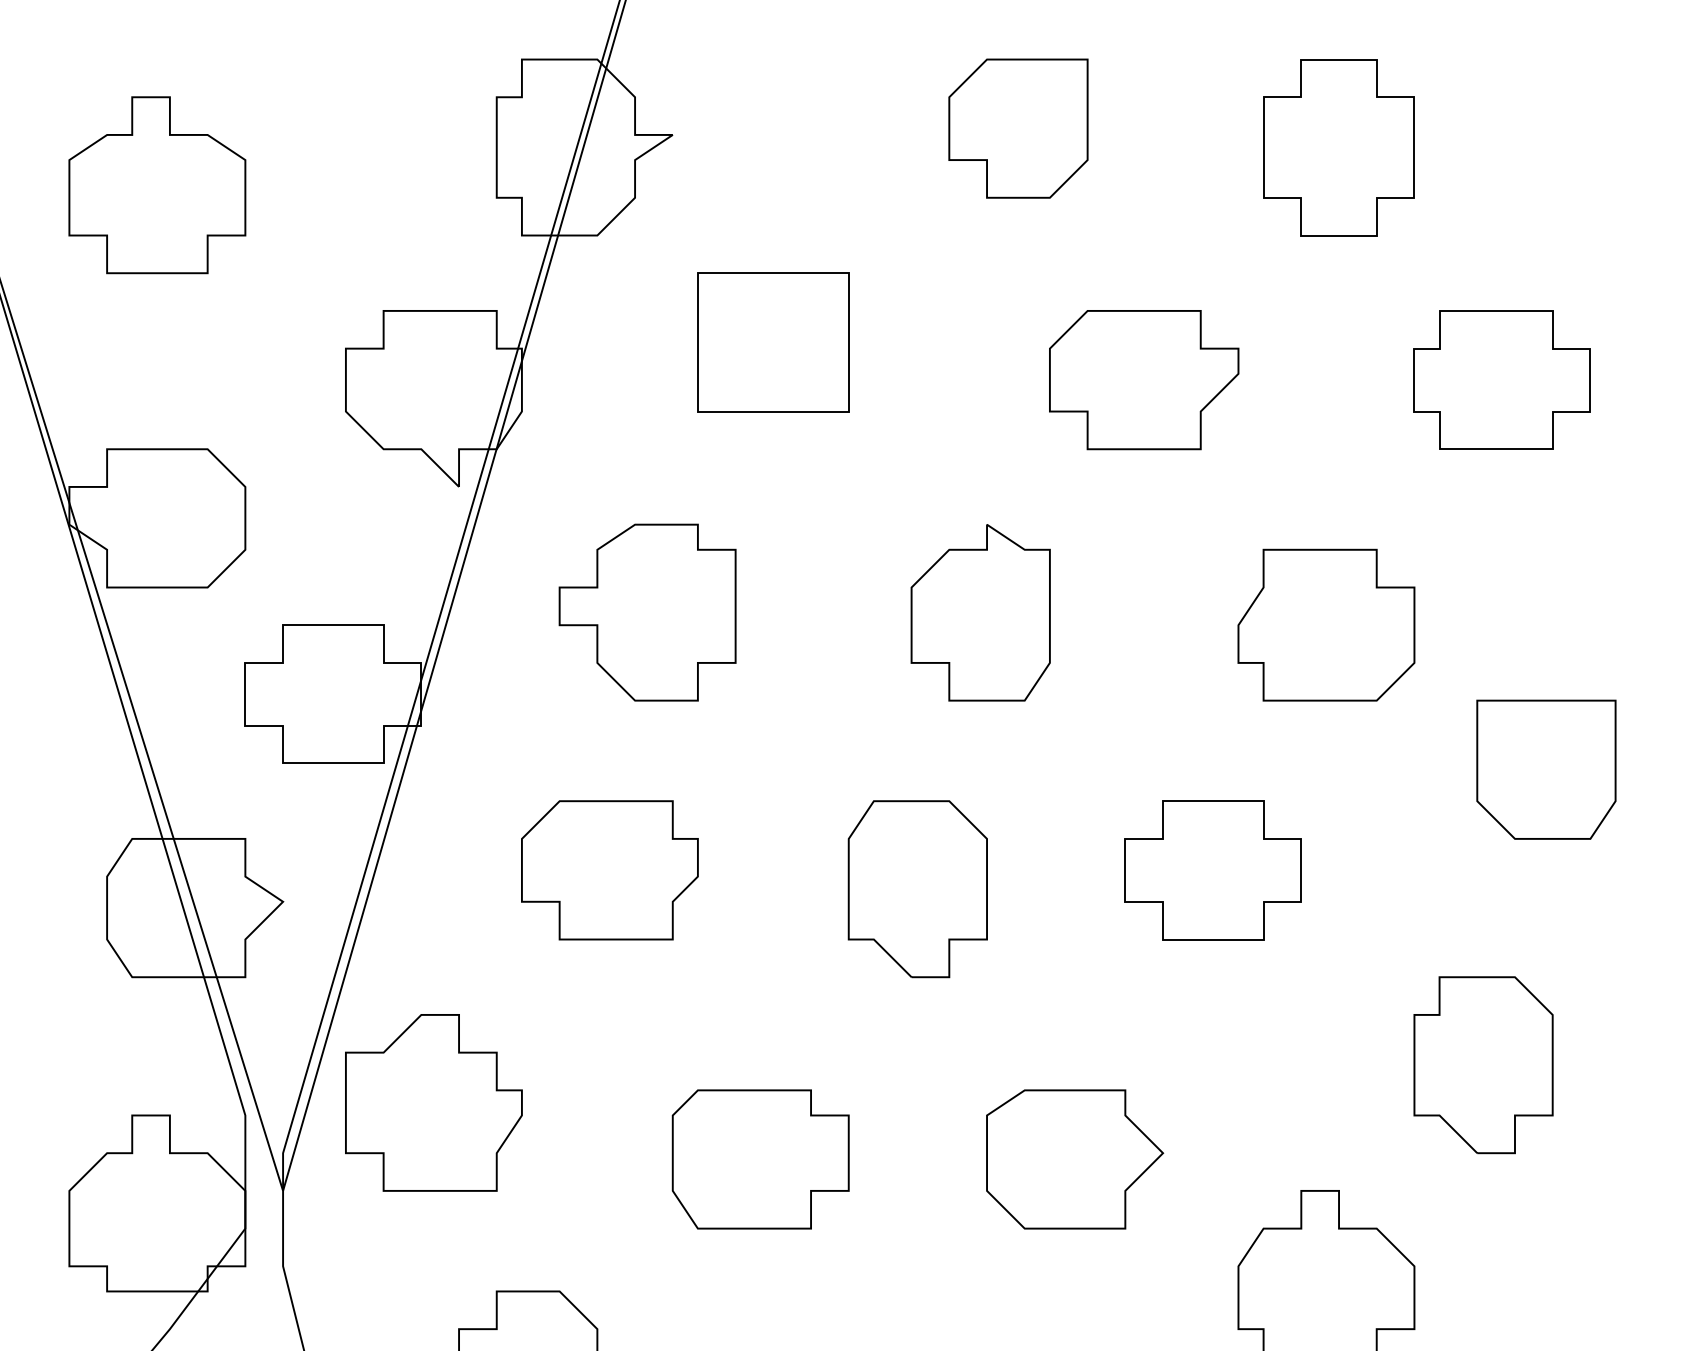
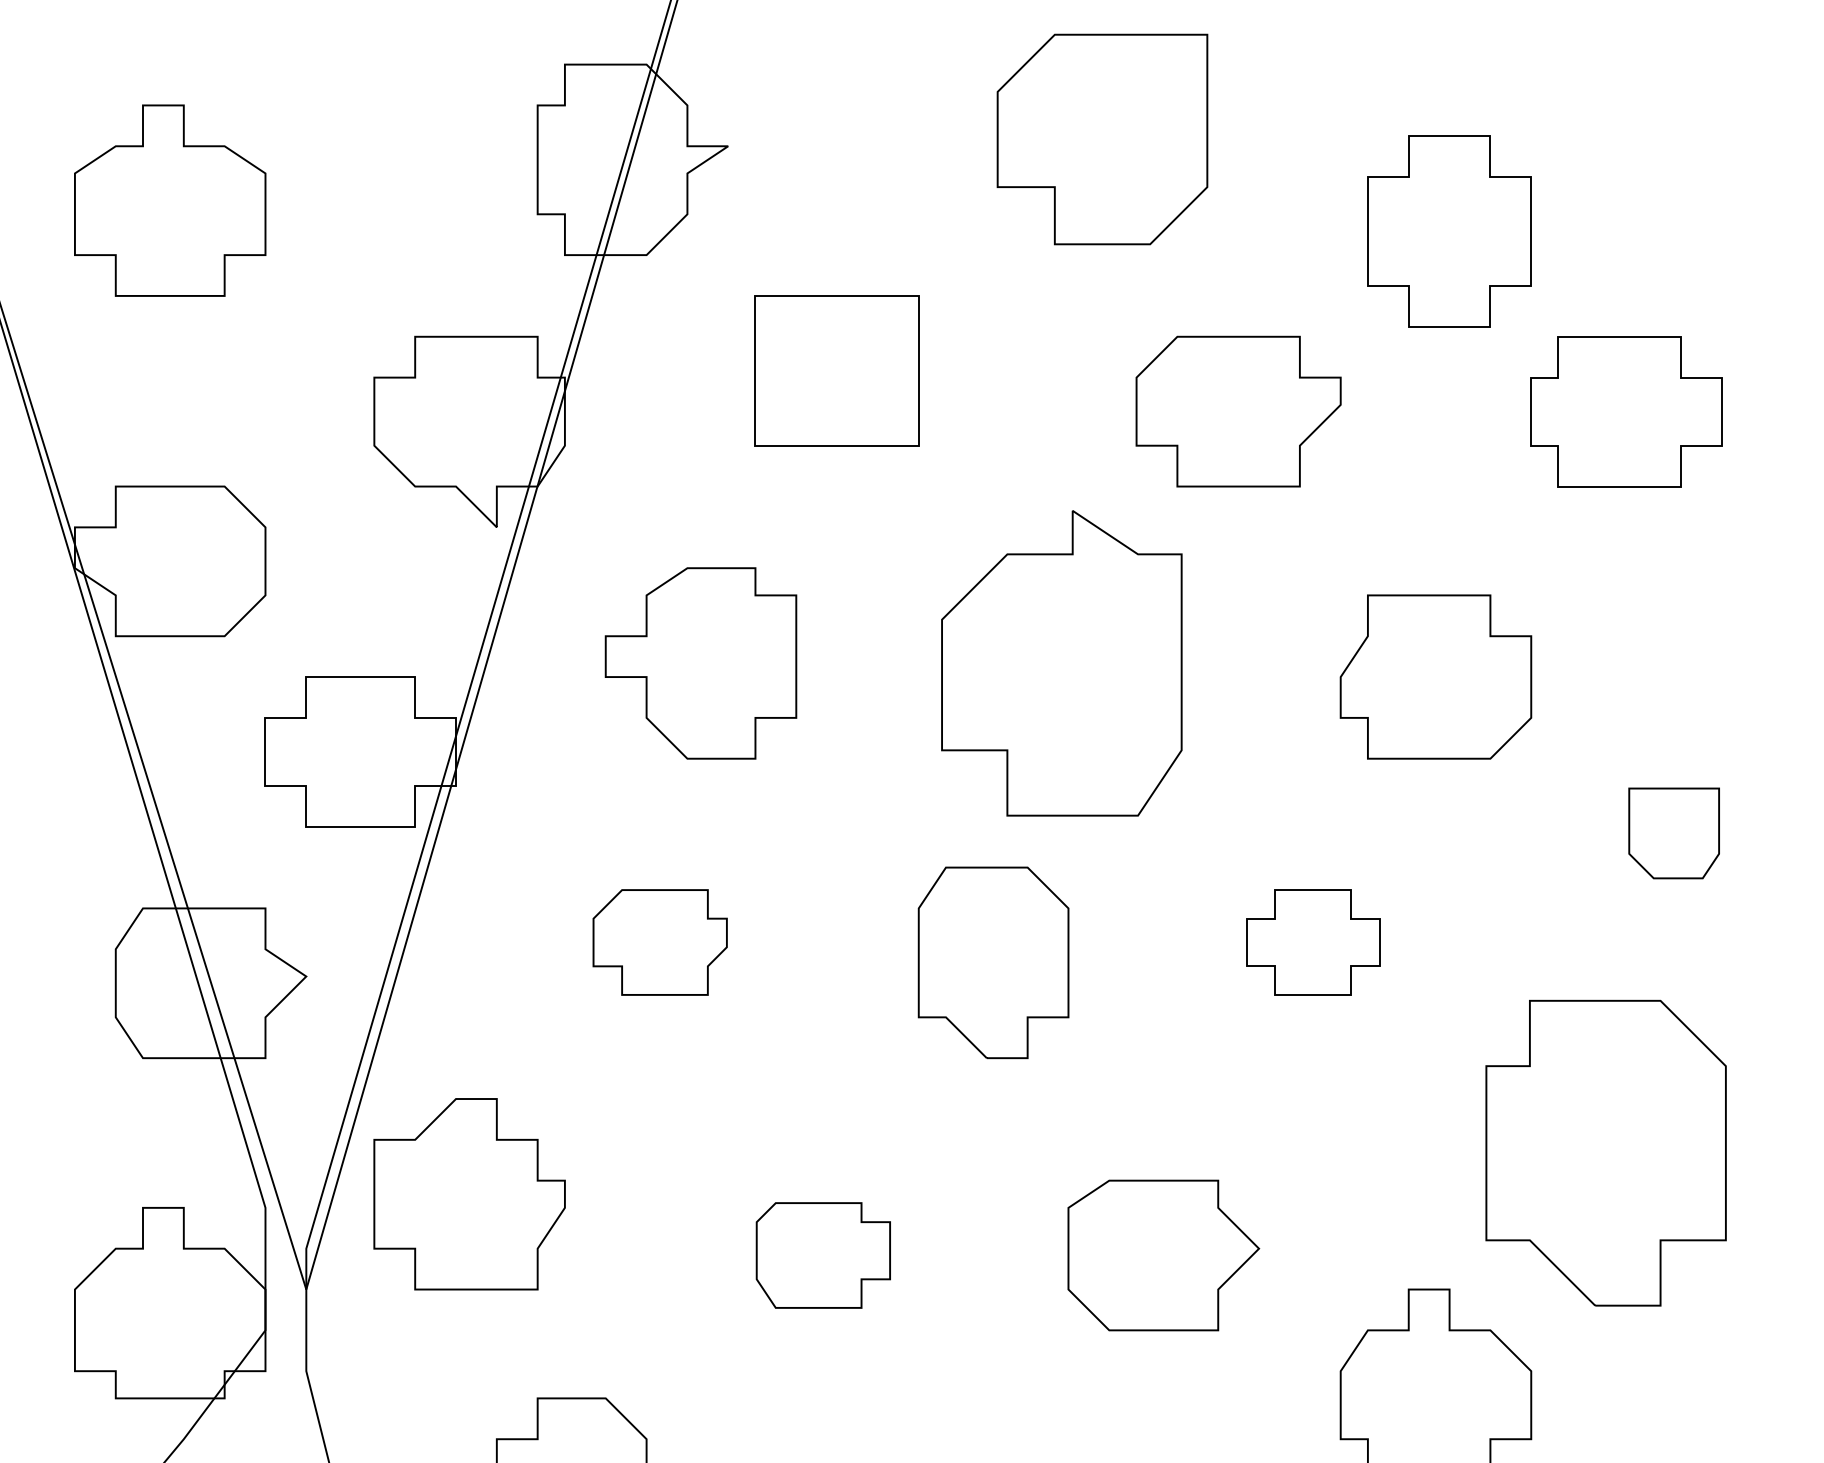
part: (1018, 128) -> (1102, 139), size x1.4
part: (1338, 147) -> (1449, 231), moved
part: (980, 612) -> (1061, 663), size x1.6
part: (1546, 769) -> (1674, 833), size x0.6
part: (609, 870) -> (659, 942), size x0.7
part: (1212, 870) -> (1312, 942), size x0.7
part: (1483, 1065) -> (1606, 1153), size x1.6
part: (760, 1159) -> (823, 1255), size x0.7

